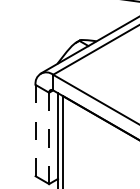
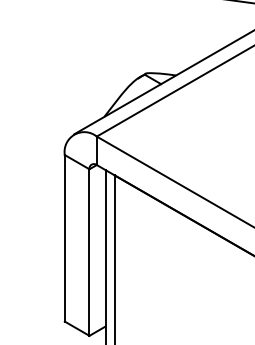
line: (35, 130) -> (64, 238), dashed -> solid
line: (49, 138) -> (90, 252), dashed -> solid

